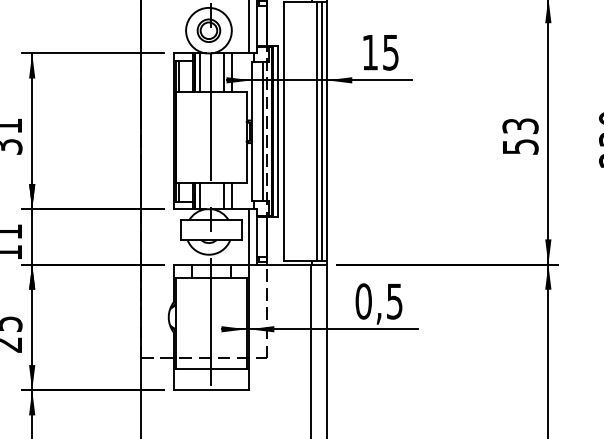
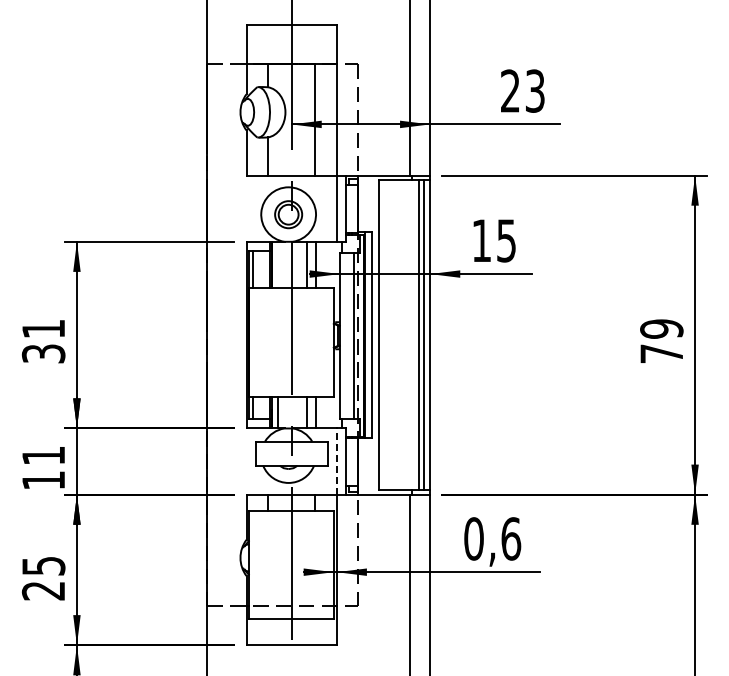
line: (199, 72) -> (277, 264), removed
text: (520, 136) -> (661, 341), 53 -> 79
line: (248, 236) -> (336, 461), solid -> dashed
text: (395, 301) -> (511, 538), 0,5 -> 0,6

